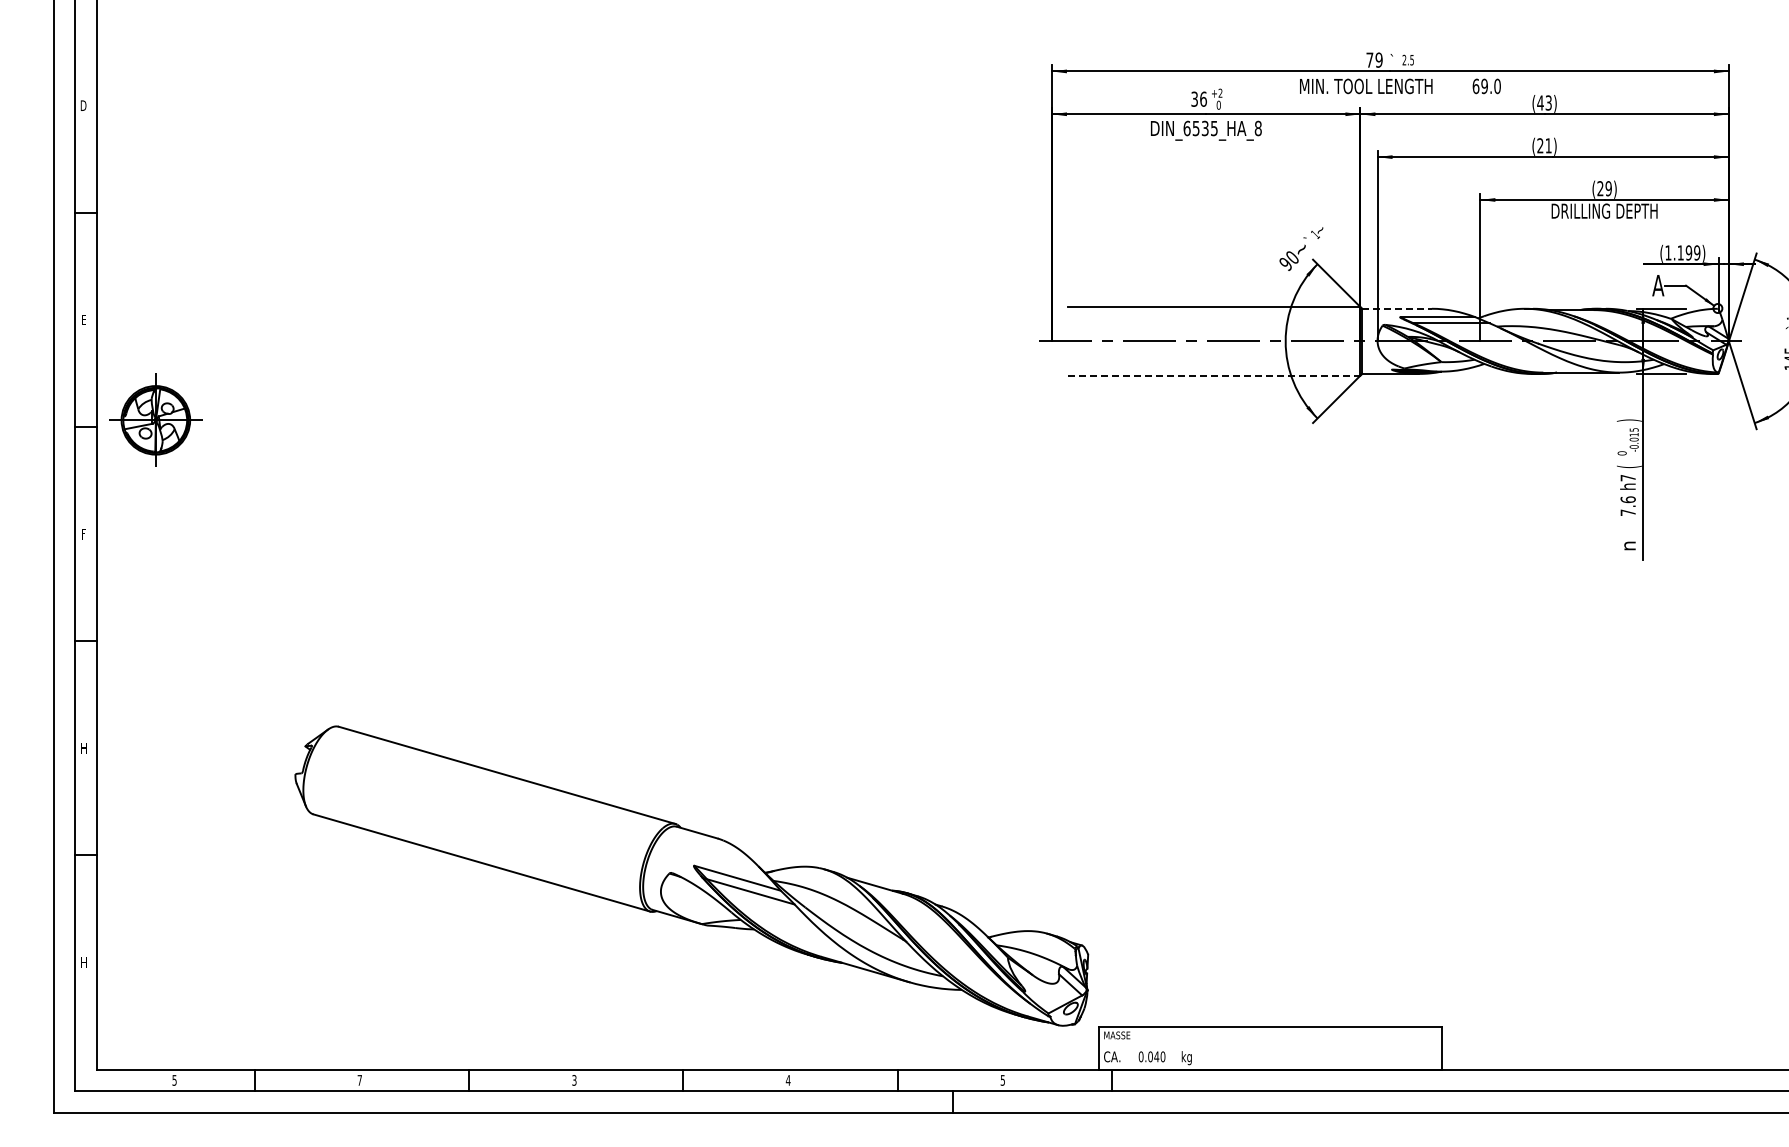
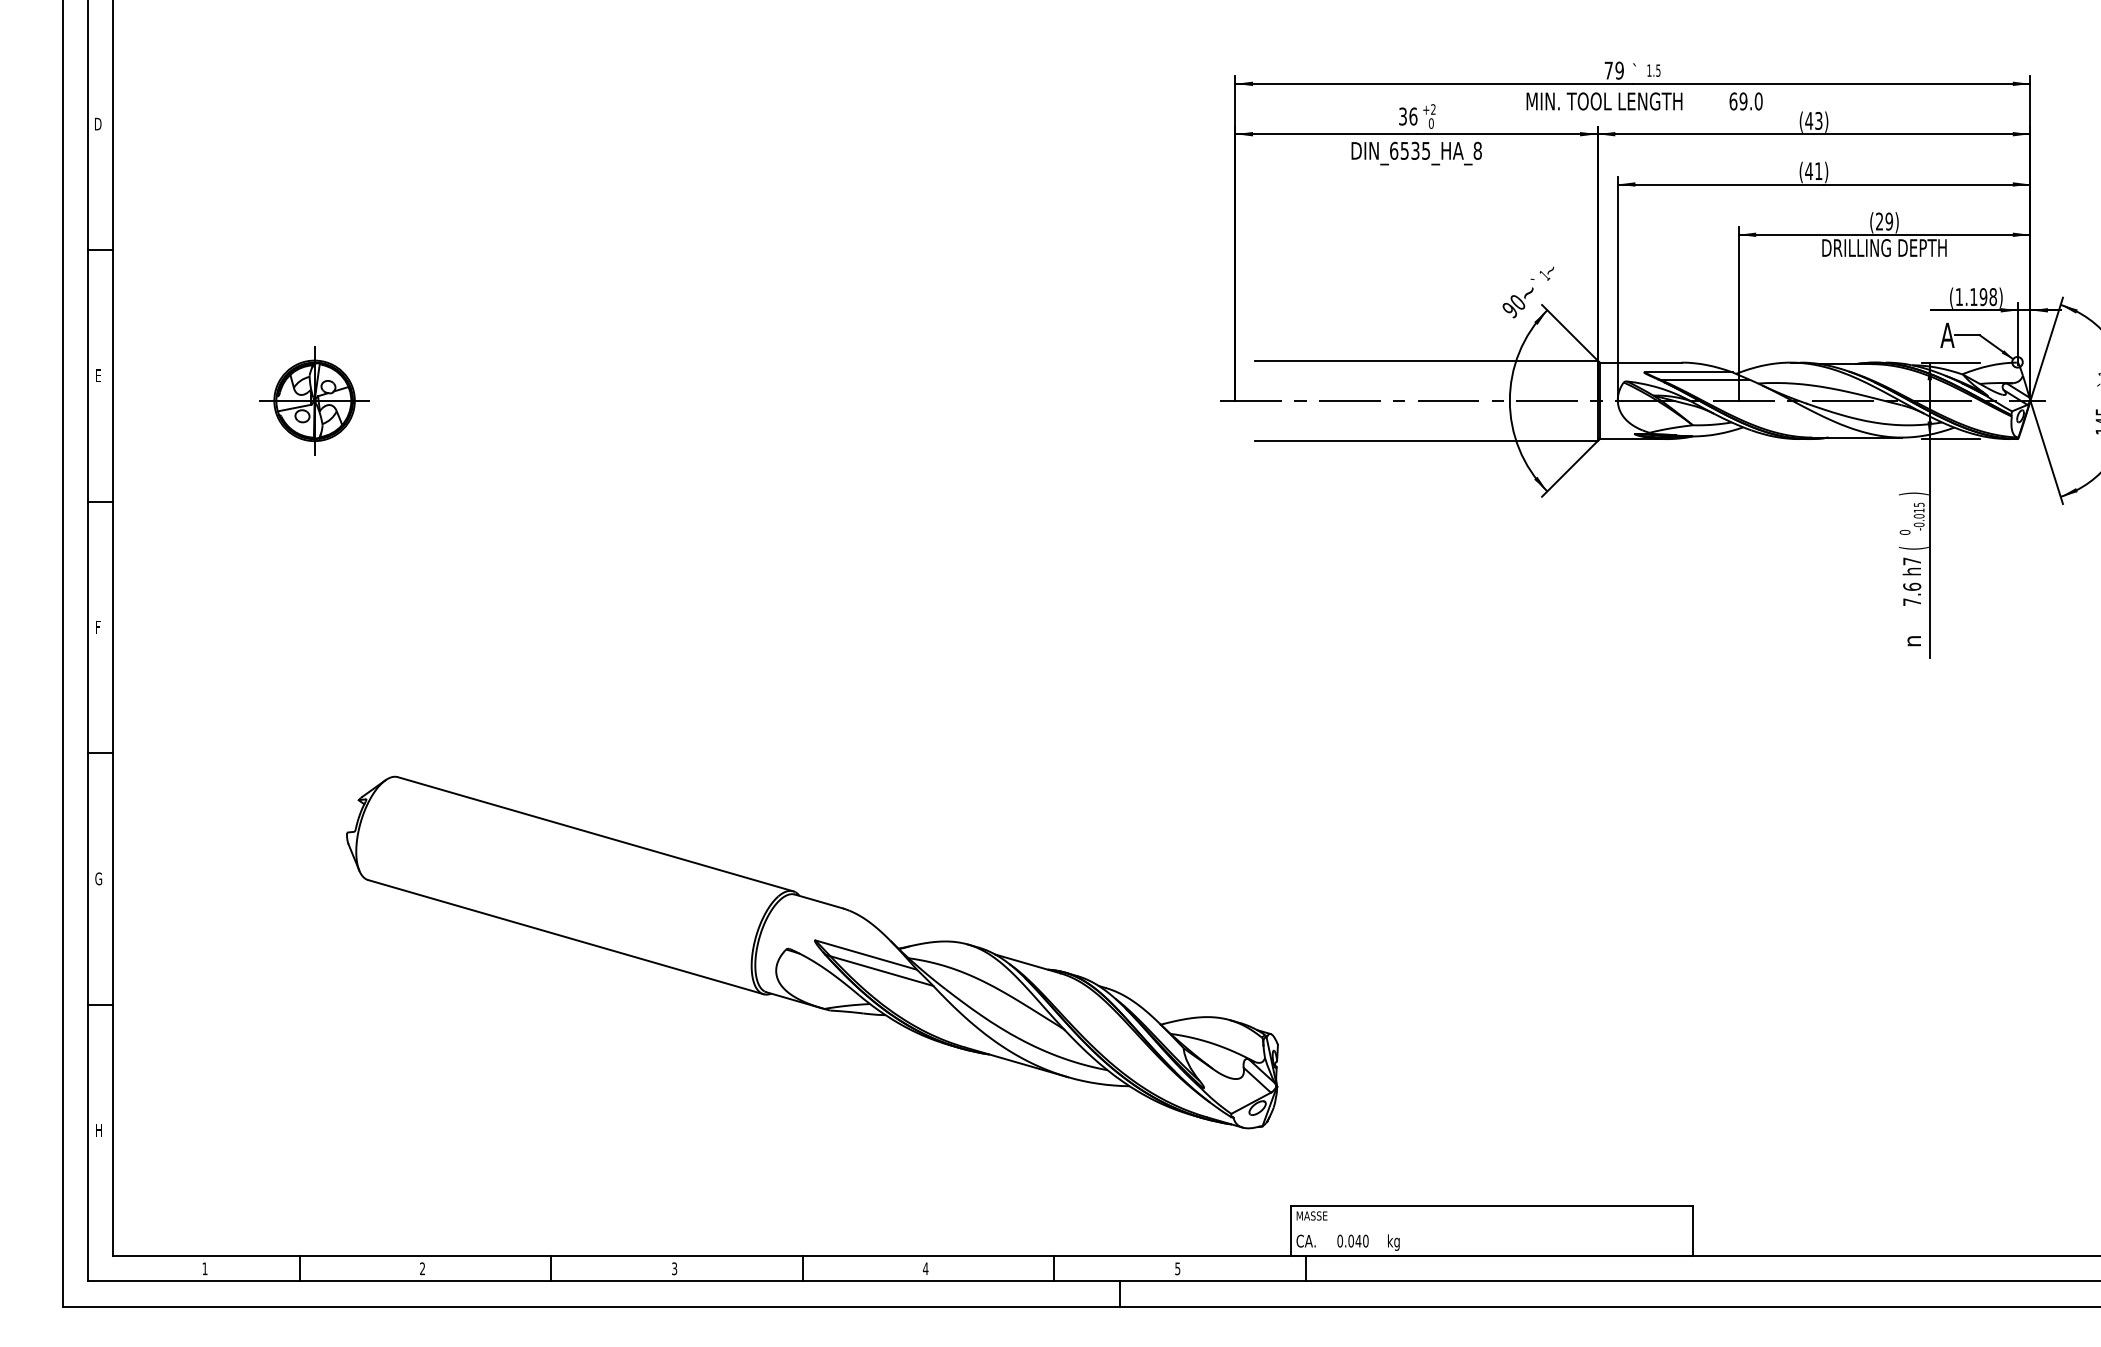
text: (1404, 59) -> (1649, 69), 2.5 -> 1.5
text: (1540, 145) -> (1809, 170), (21) -> (41)
text: (1697, 252) -> (1993, 296), (1.199) -> (1.198)
line: (1397, 308) -> (1641, 362), dashed -> solid
line: (1214, 375) -> (1426, 440), dashed -> solid
part: (155, 419) -> (314, 399), moved
text: (83, 747) -> (98, 877), H -> G
part: (691, 875) -> (812, 951), moved
text: (174, 1080) -> (204, 1268), 5 -> 1
text: (359, 1080) -> (422, 1268), 7 -> 2

